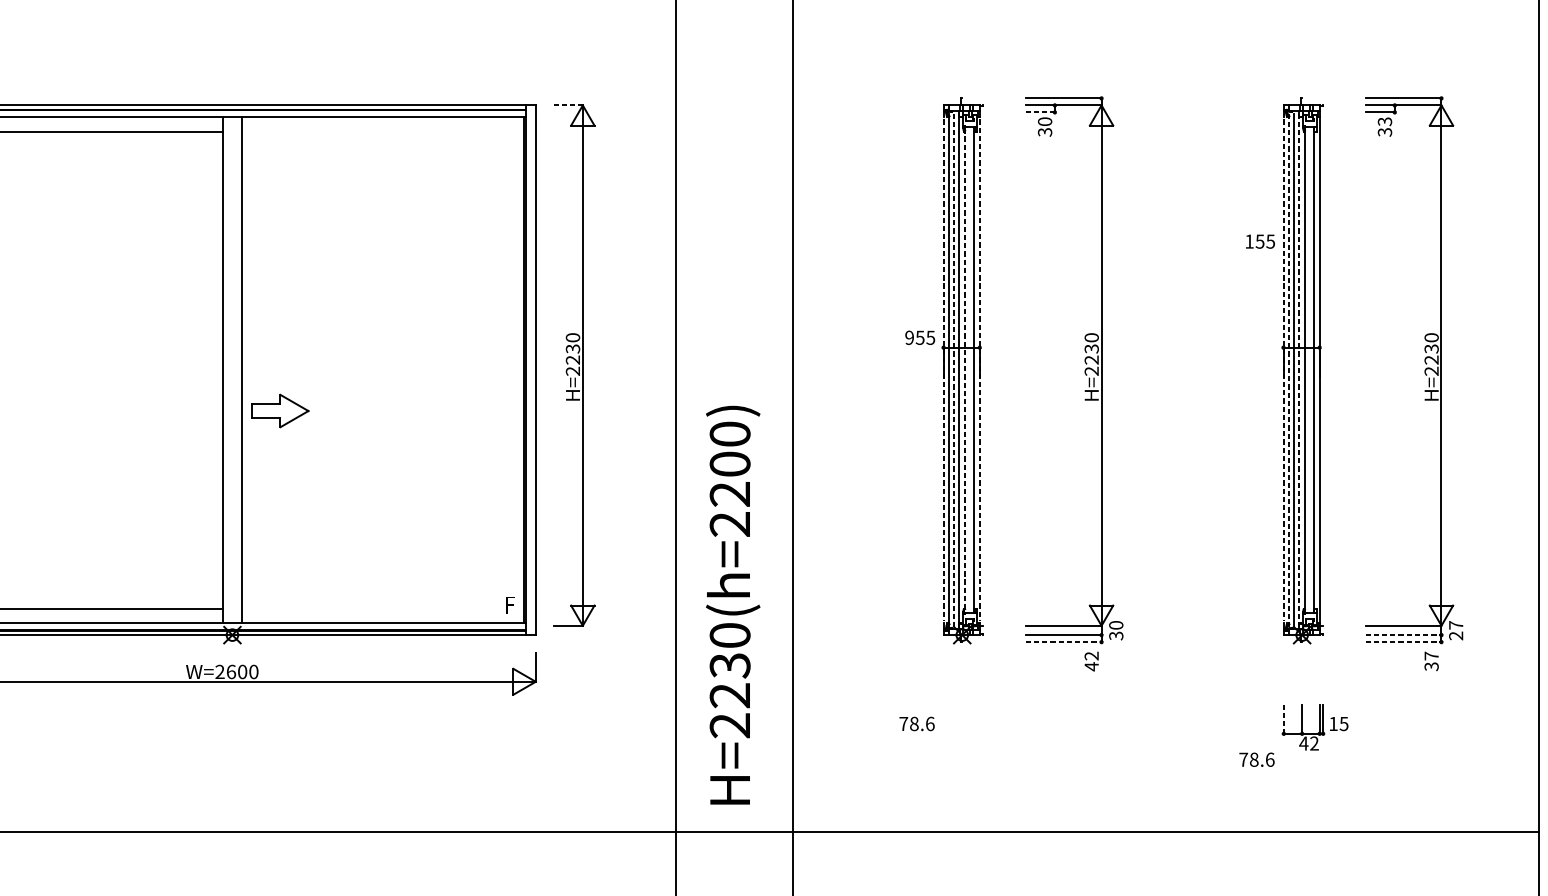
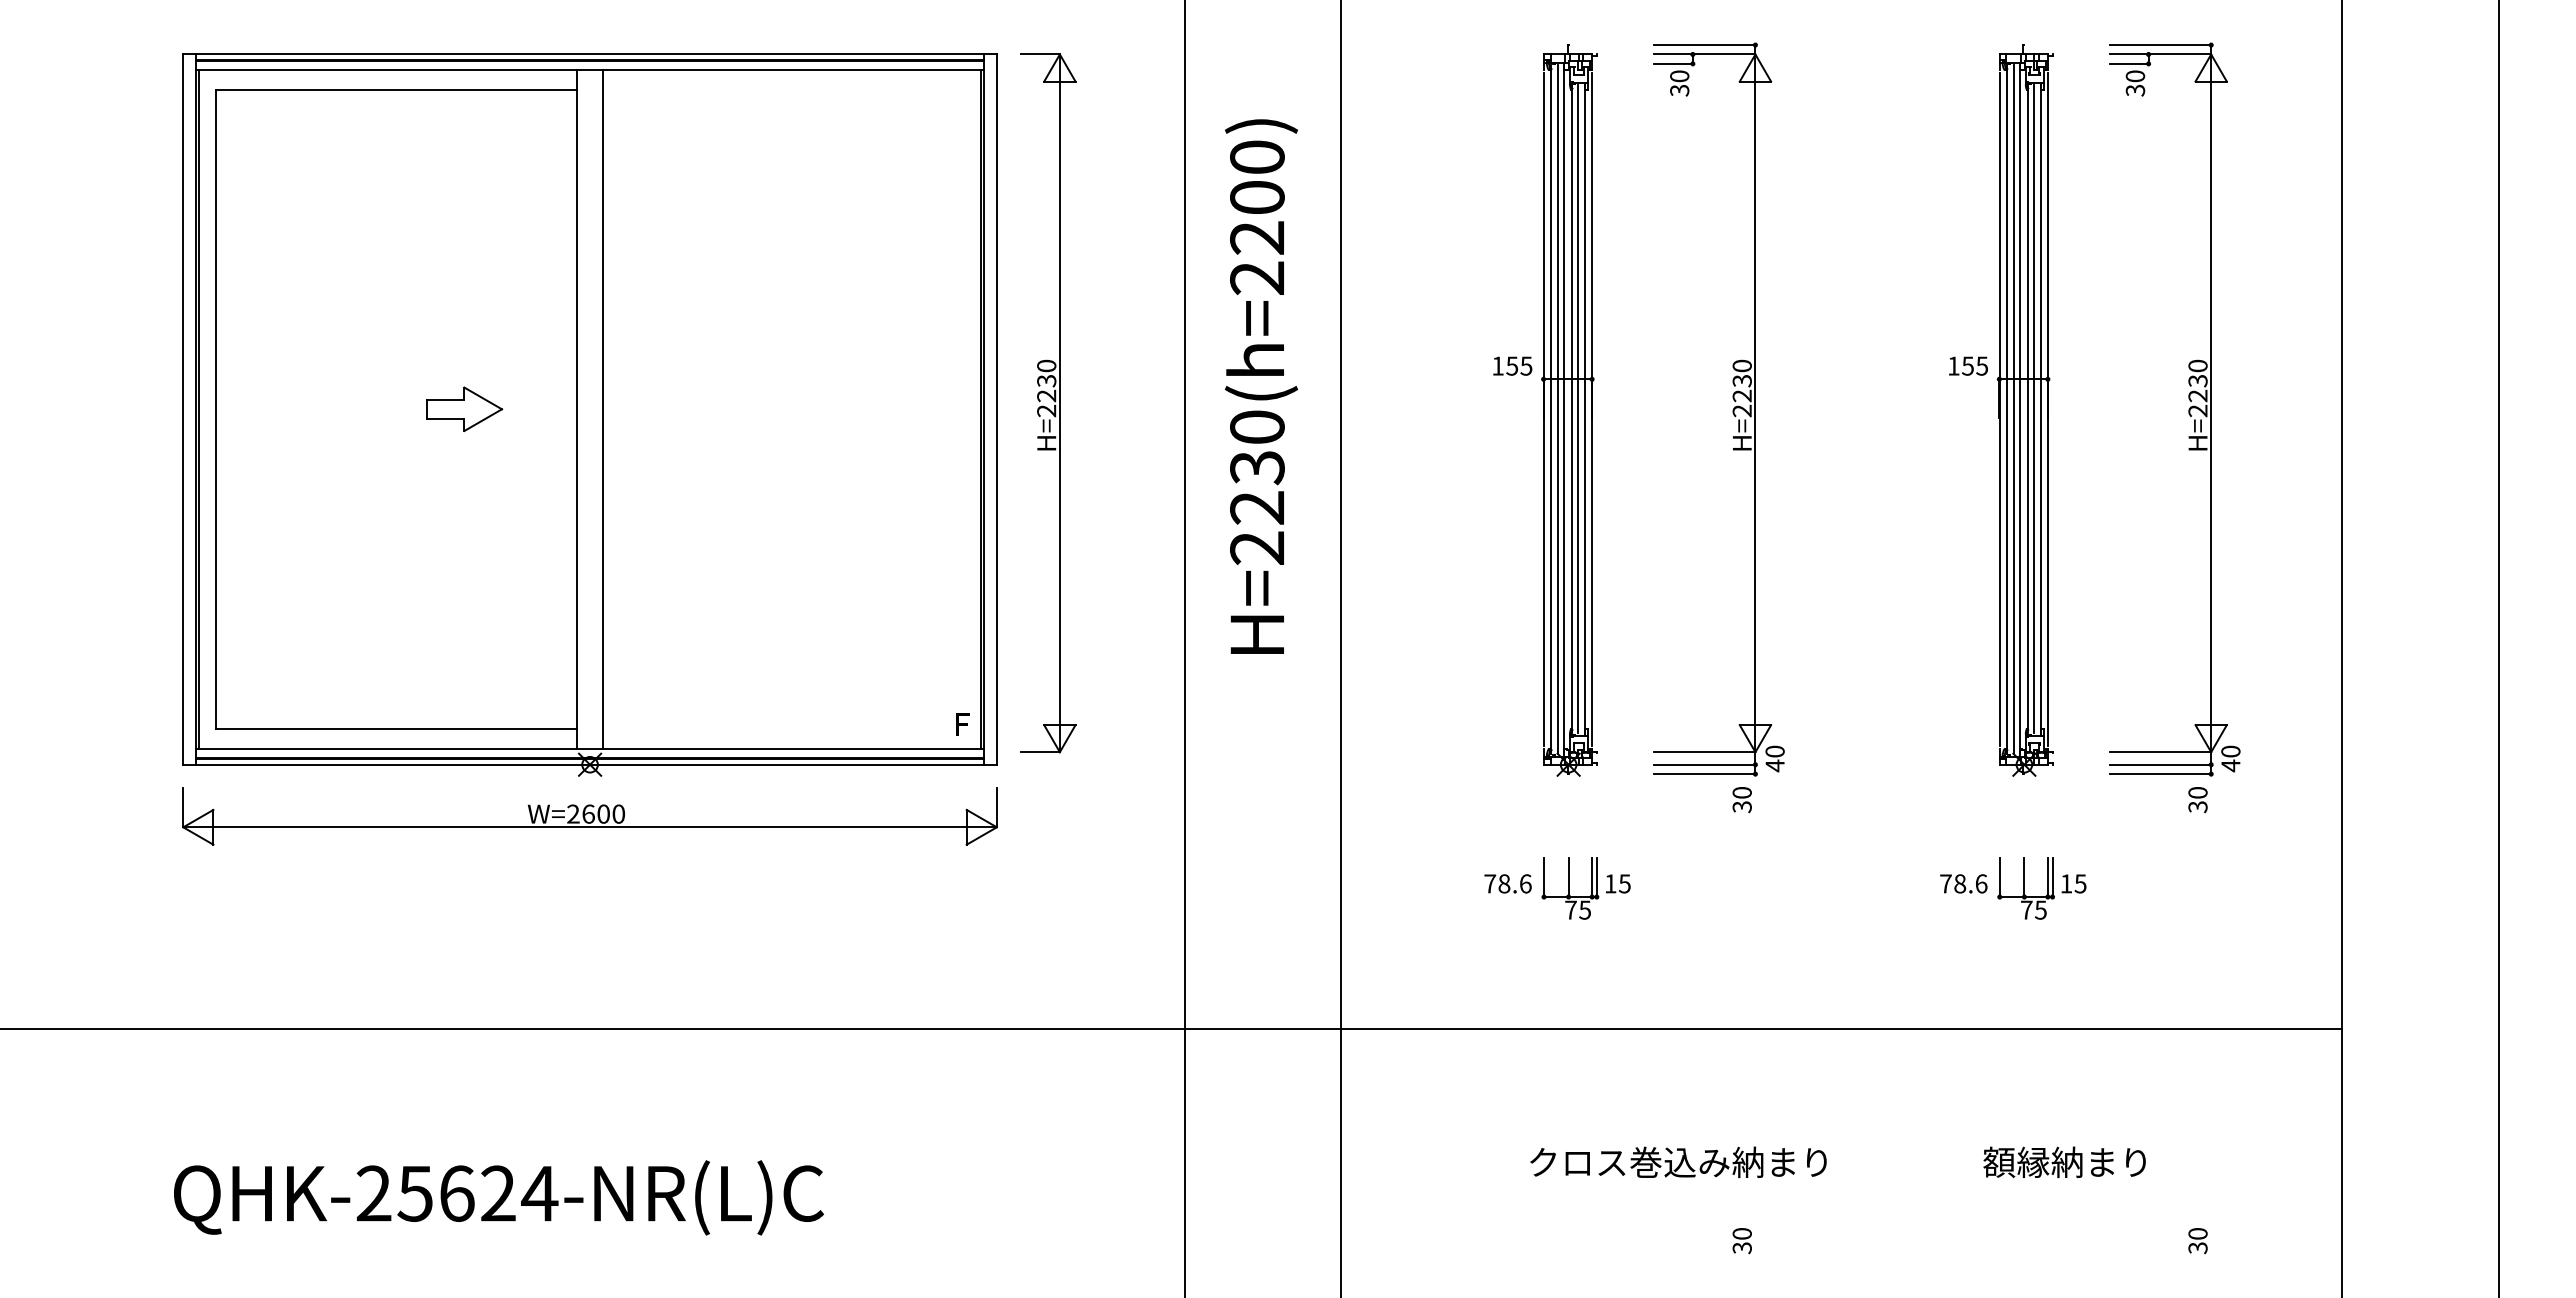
line: (568, 105) -> (1040, 54), dashed -> solid
line: (1040, 112) -> (1673, 63), dashed -> solid
text: (1385, 121) -> (2135, 76), 33 -> 30
text: (1260, 241) -> (1968, 365), moved
text: (909, 337) -> (1497, 365), 955 -> 155
line: (944, 370) -> (1544, 410), dashed -> solid
line: (953, 370) -> (1557, 410), dashed -> solid
line: (964, 370) -> (1571, 409), dashed -> solid
line: (969, 370) -> (1578, 409), added
line: (980, 370) -> (1592, 410), dashed -> solid
line: (1283, 370) -> (1999, 410), dashed -> solid
line: (1289, 370) -> (2007, 410), dashed -> solid
line: (1298, 370) -> (2019, 410), dashed -> solid
line: (1309, 370) -> (2034, 409), added
part: (280, 410) -> (464, 408), moved
text: (733, 605) -> (1261, 386), moved
text: (1455, 630) -> (2230, 758), 27 -> 40
line: (1403, 634) -> (2160, 764), dashed -> solid
text: (1115, 635) -> (1774, 765), 30 -> 40
line: (1063, 642) -> (1704, 774), dashed -> solid
line: (1403, 642) -> (2160, 774), dashed -> solid
text: (1431, 655) -> (2197, 792), 37 -> 30
text: (1091, 661) -> (1741, 800), 42 -> 30
line: (1283, 719) -> (1999, 877), dashed -> solid
part: (974, 727) -> (1585, 888), added
text: (1308, 743) -> (2033, 909), 42 -> 75
text: (1256, 759) -> (1963, 883), moved

